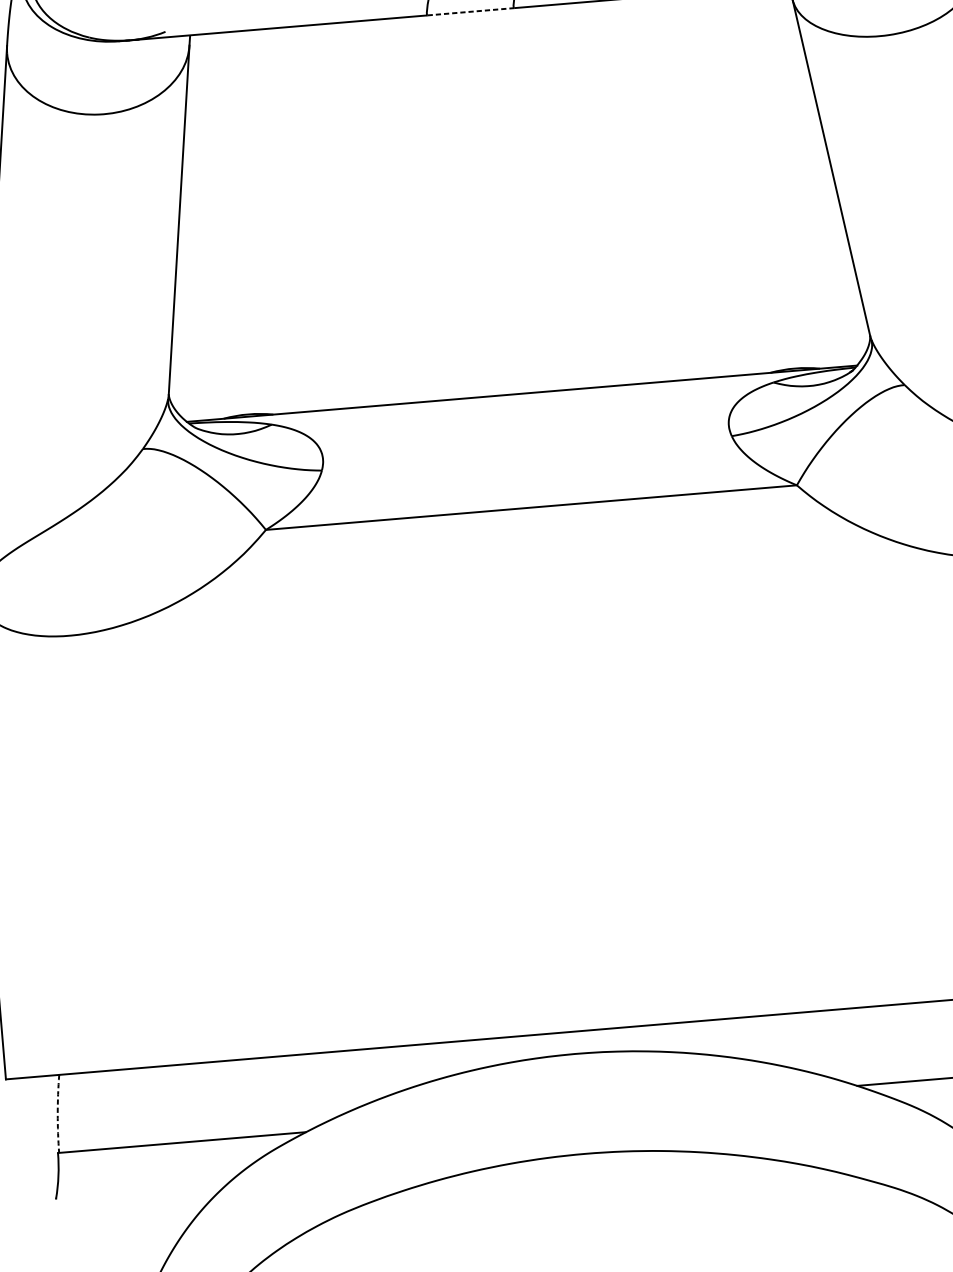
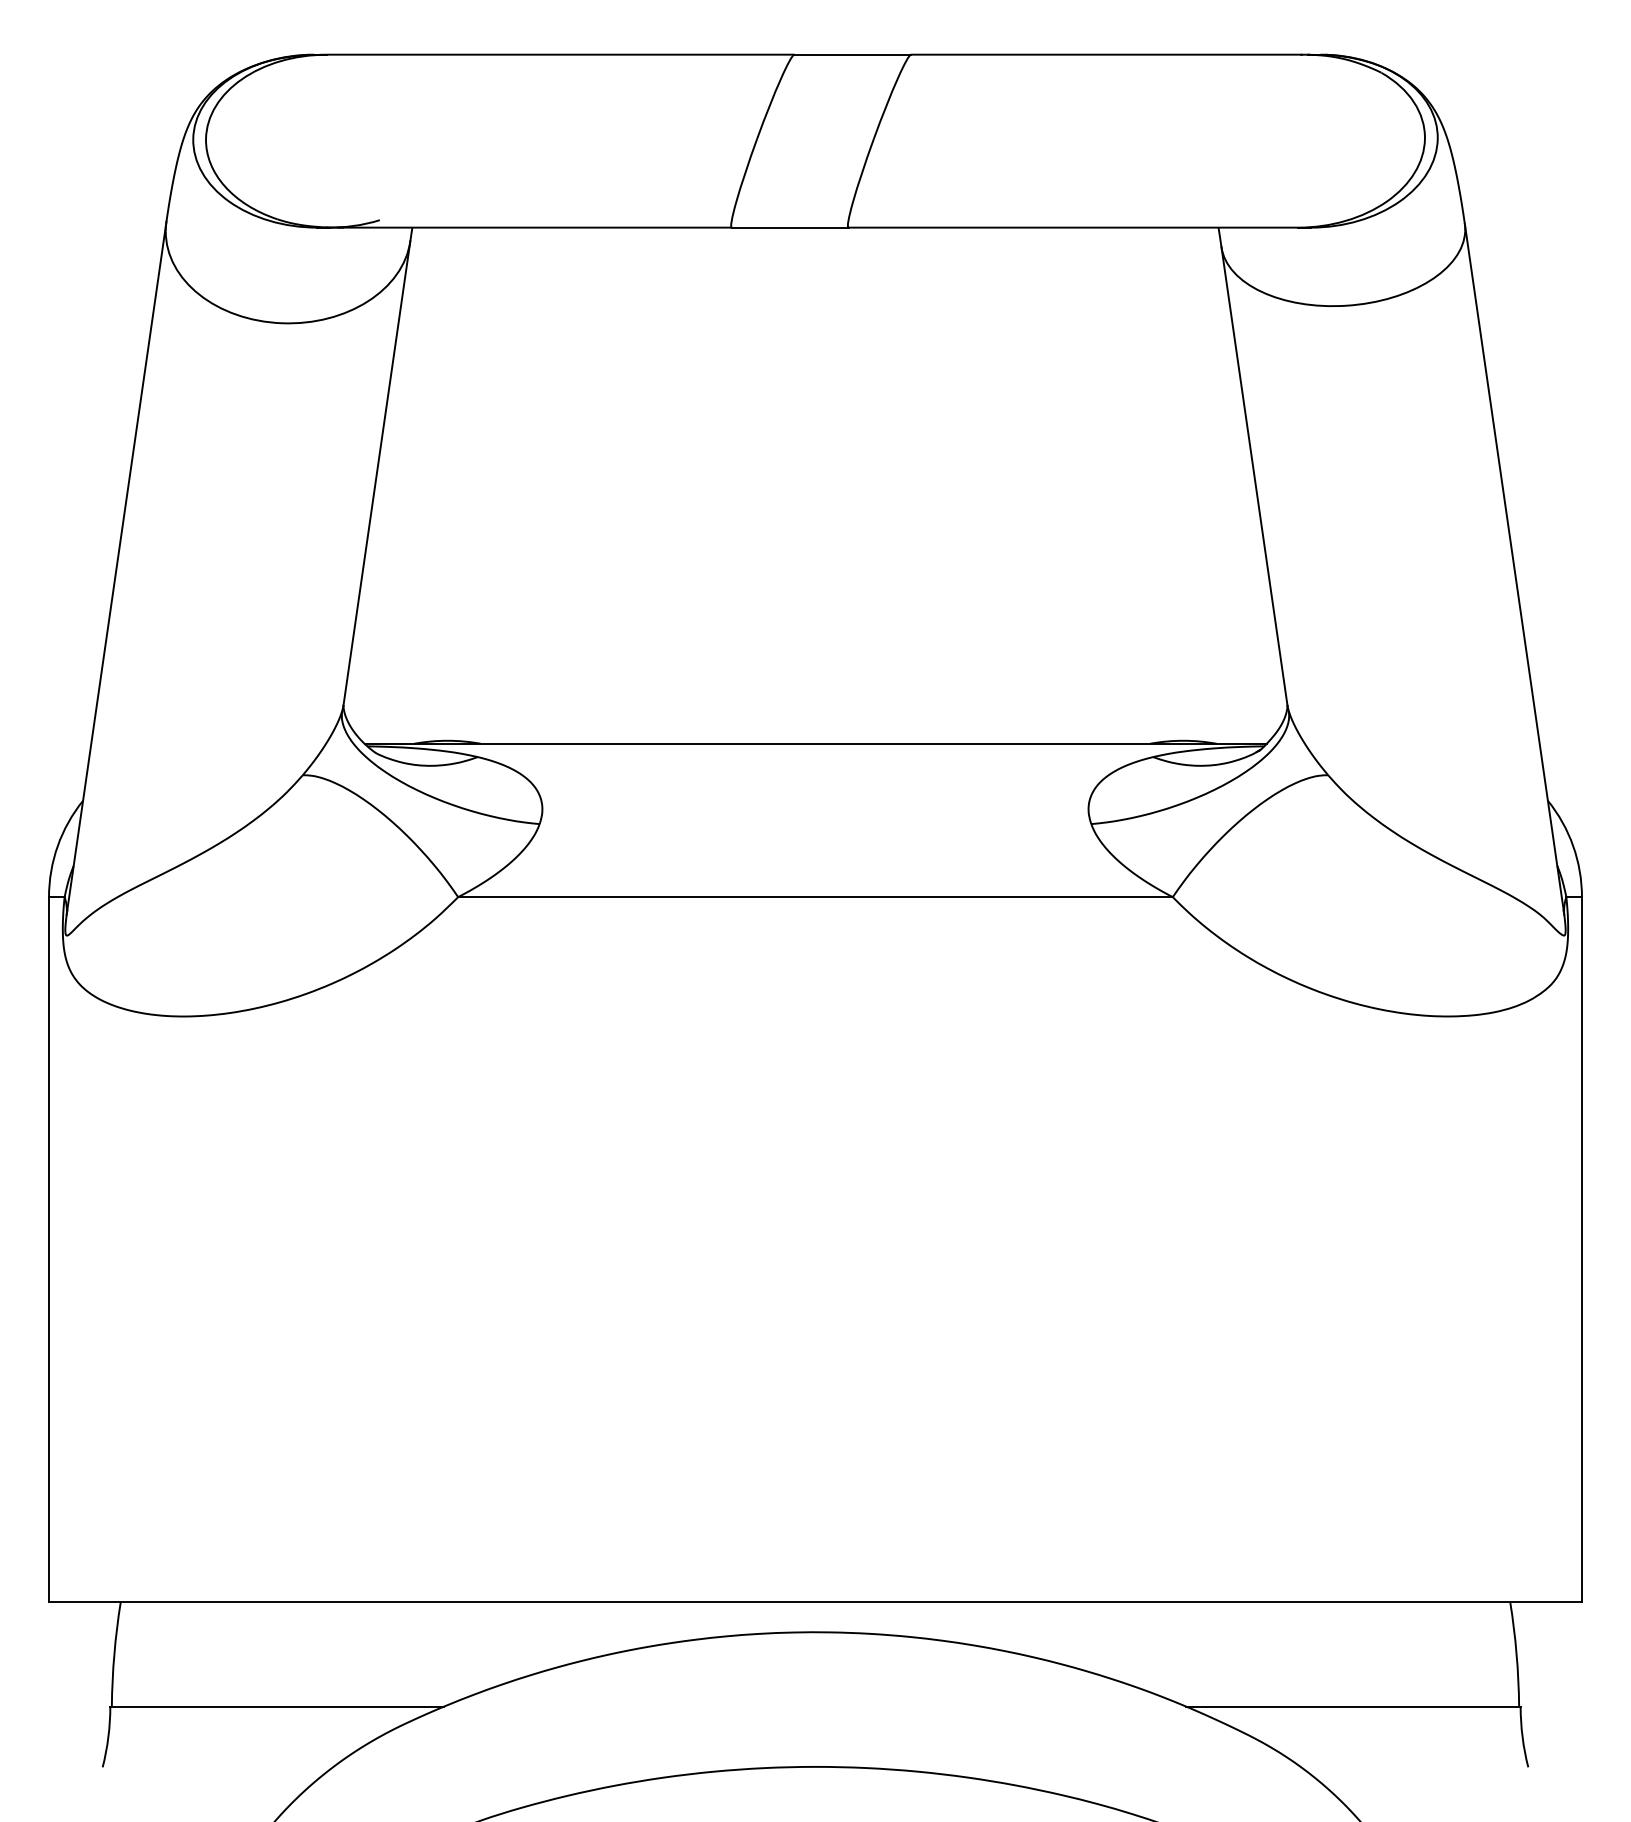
line: (471, 11) -> (790, 227), dashed -> solid
arc: (57, 1114) -> (114, 1654), dashed -> solid

